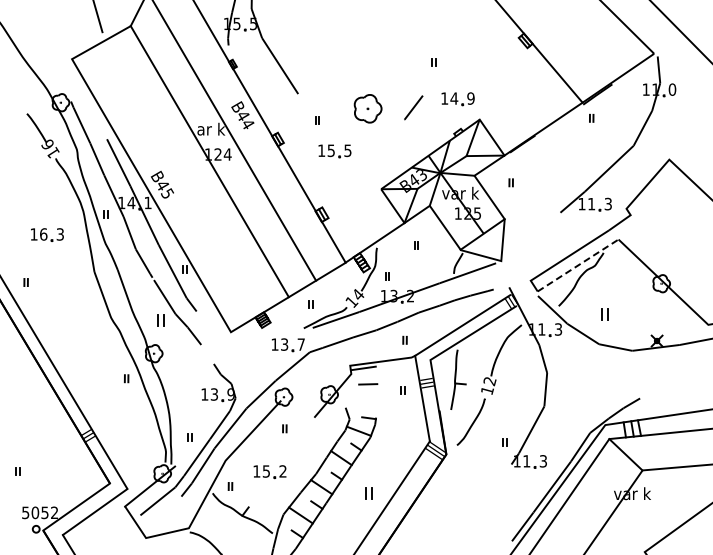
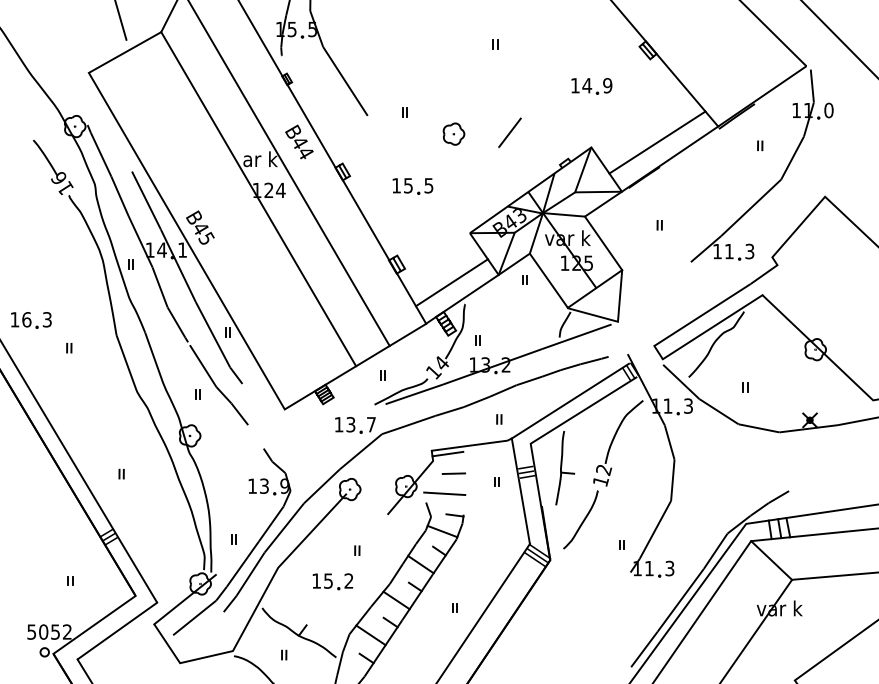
part: (433, 62) -> (494, 44), moved
part: (457, 99) -> (591, 86), moved
part: (368, 108) -> (454, 133), size x0.62
line: (533, 115) -> (657, 142), added
part: (591, 117) -> (759, 144), moved
part: (317, 120) -> (404, 112), moved
part: (510, 182) -> (658, 224), moved
line: (366, 229) -> (451, 282), added
part: (47, 234) -> (31, 319), moved
part: (416, 245) -> (524, 280), moved
line: (578, 265) -> (713, 327), dashed -> solid
part: (25, 282) -> (68, 348), moved
part: (604, 314) -> (745, 387), size x0.62
part: (160, 319) -> (197, 393), size x0.62
part: (126, 378) -> (121, 473), moved
line: (360, 400) -> (444, 493), added
part: (284, 428) -> (356, 550), moved
part: (17, 471) -> (69, 581), moved
part: (230, 486) -> (284, 655), moved
part: (369, 493) -> (455, 608), size x0.62

